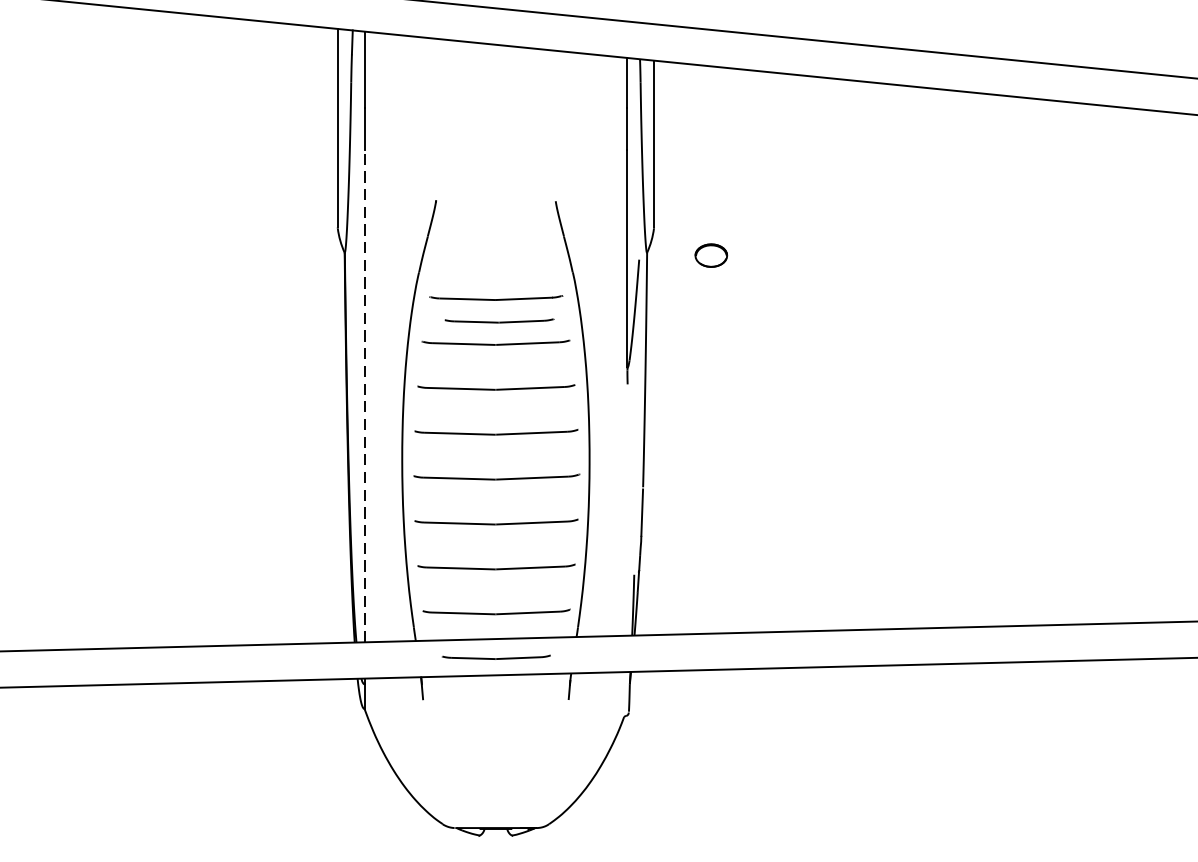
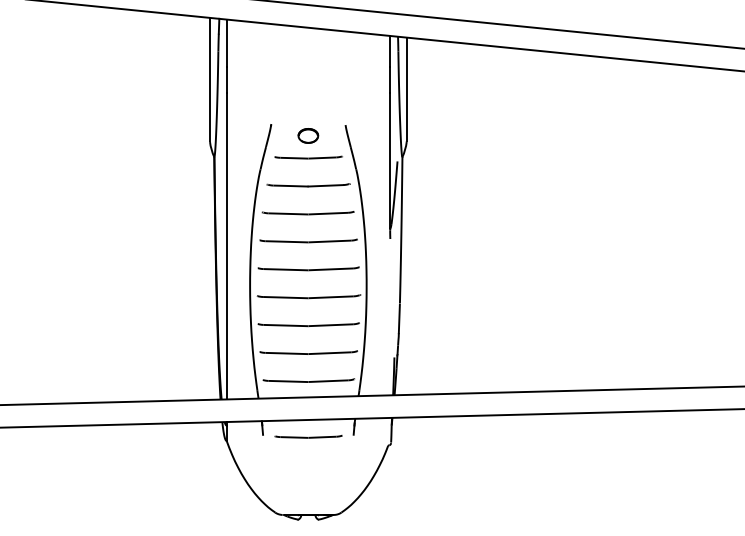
part: (711, 254) -> (308, 135), moved
part: (499, 320) -> (308, 157), moved
line: (364, 394) -> (226, 245), dashed -> solid
line: (497, 656) -> (309, 436), moved

